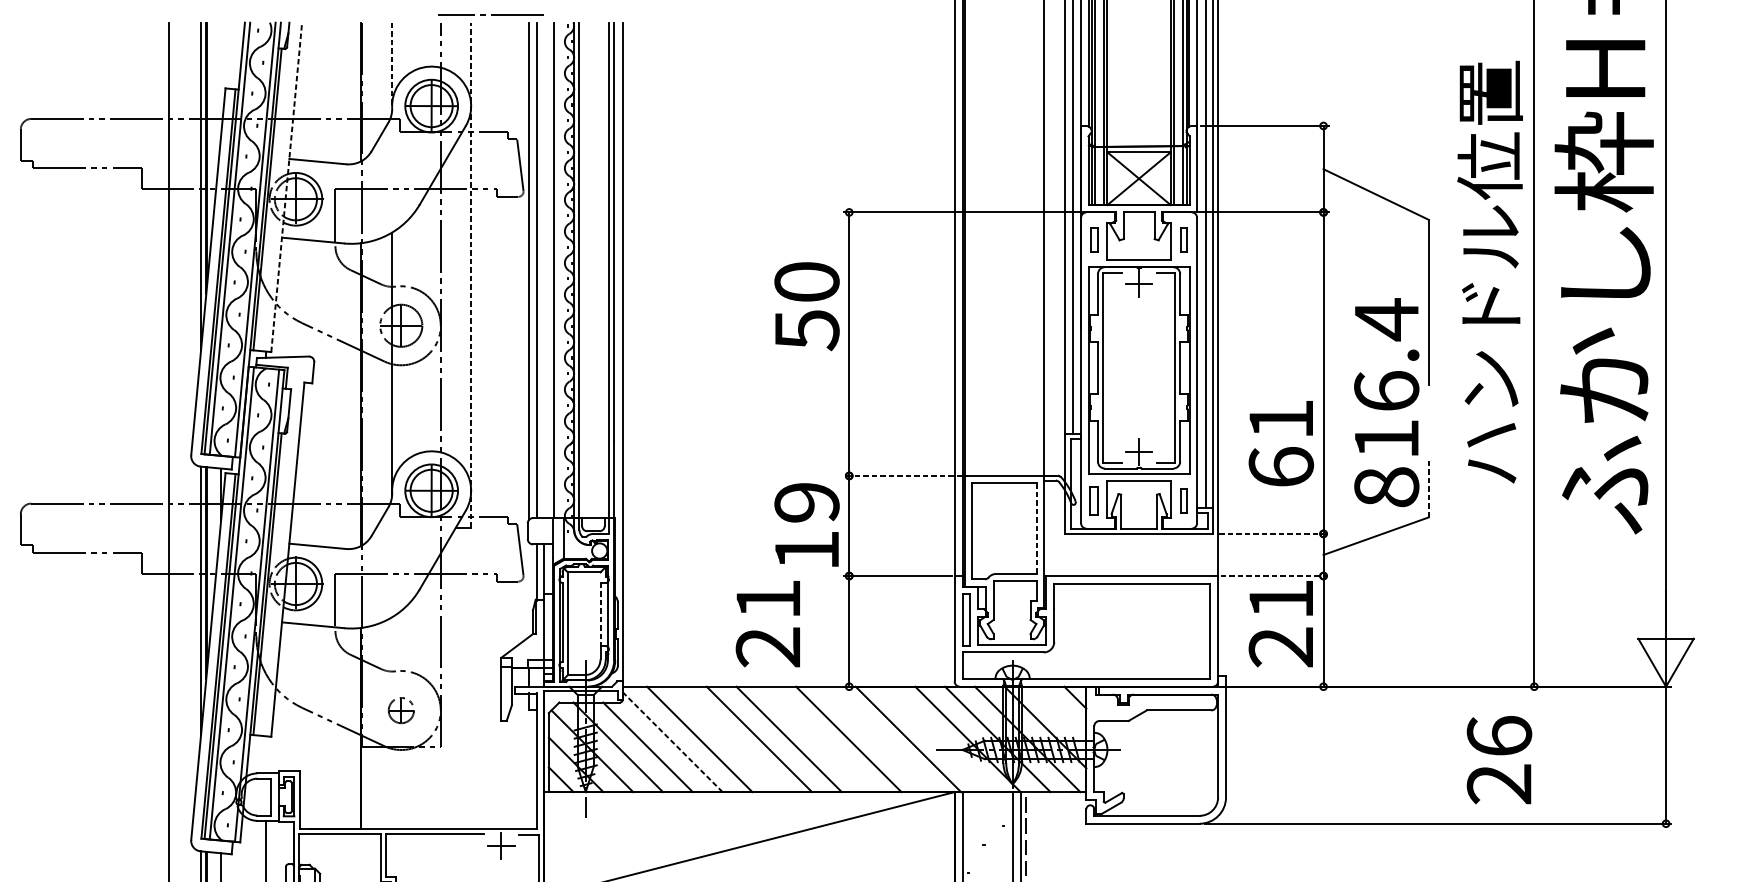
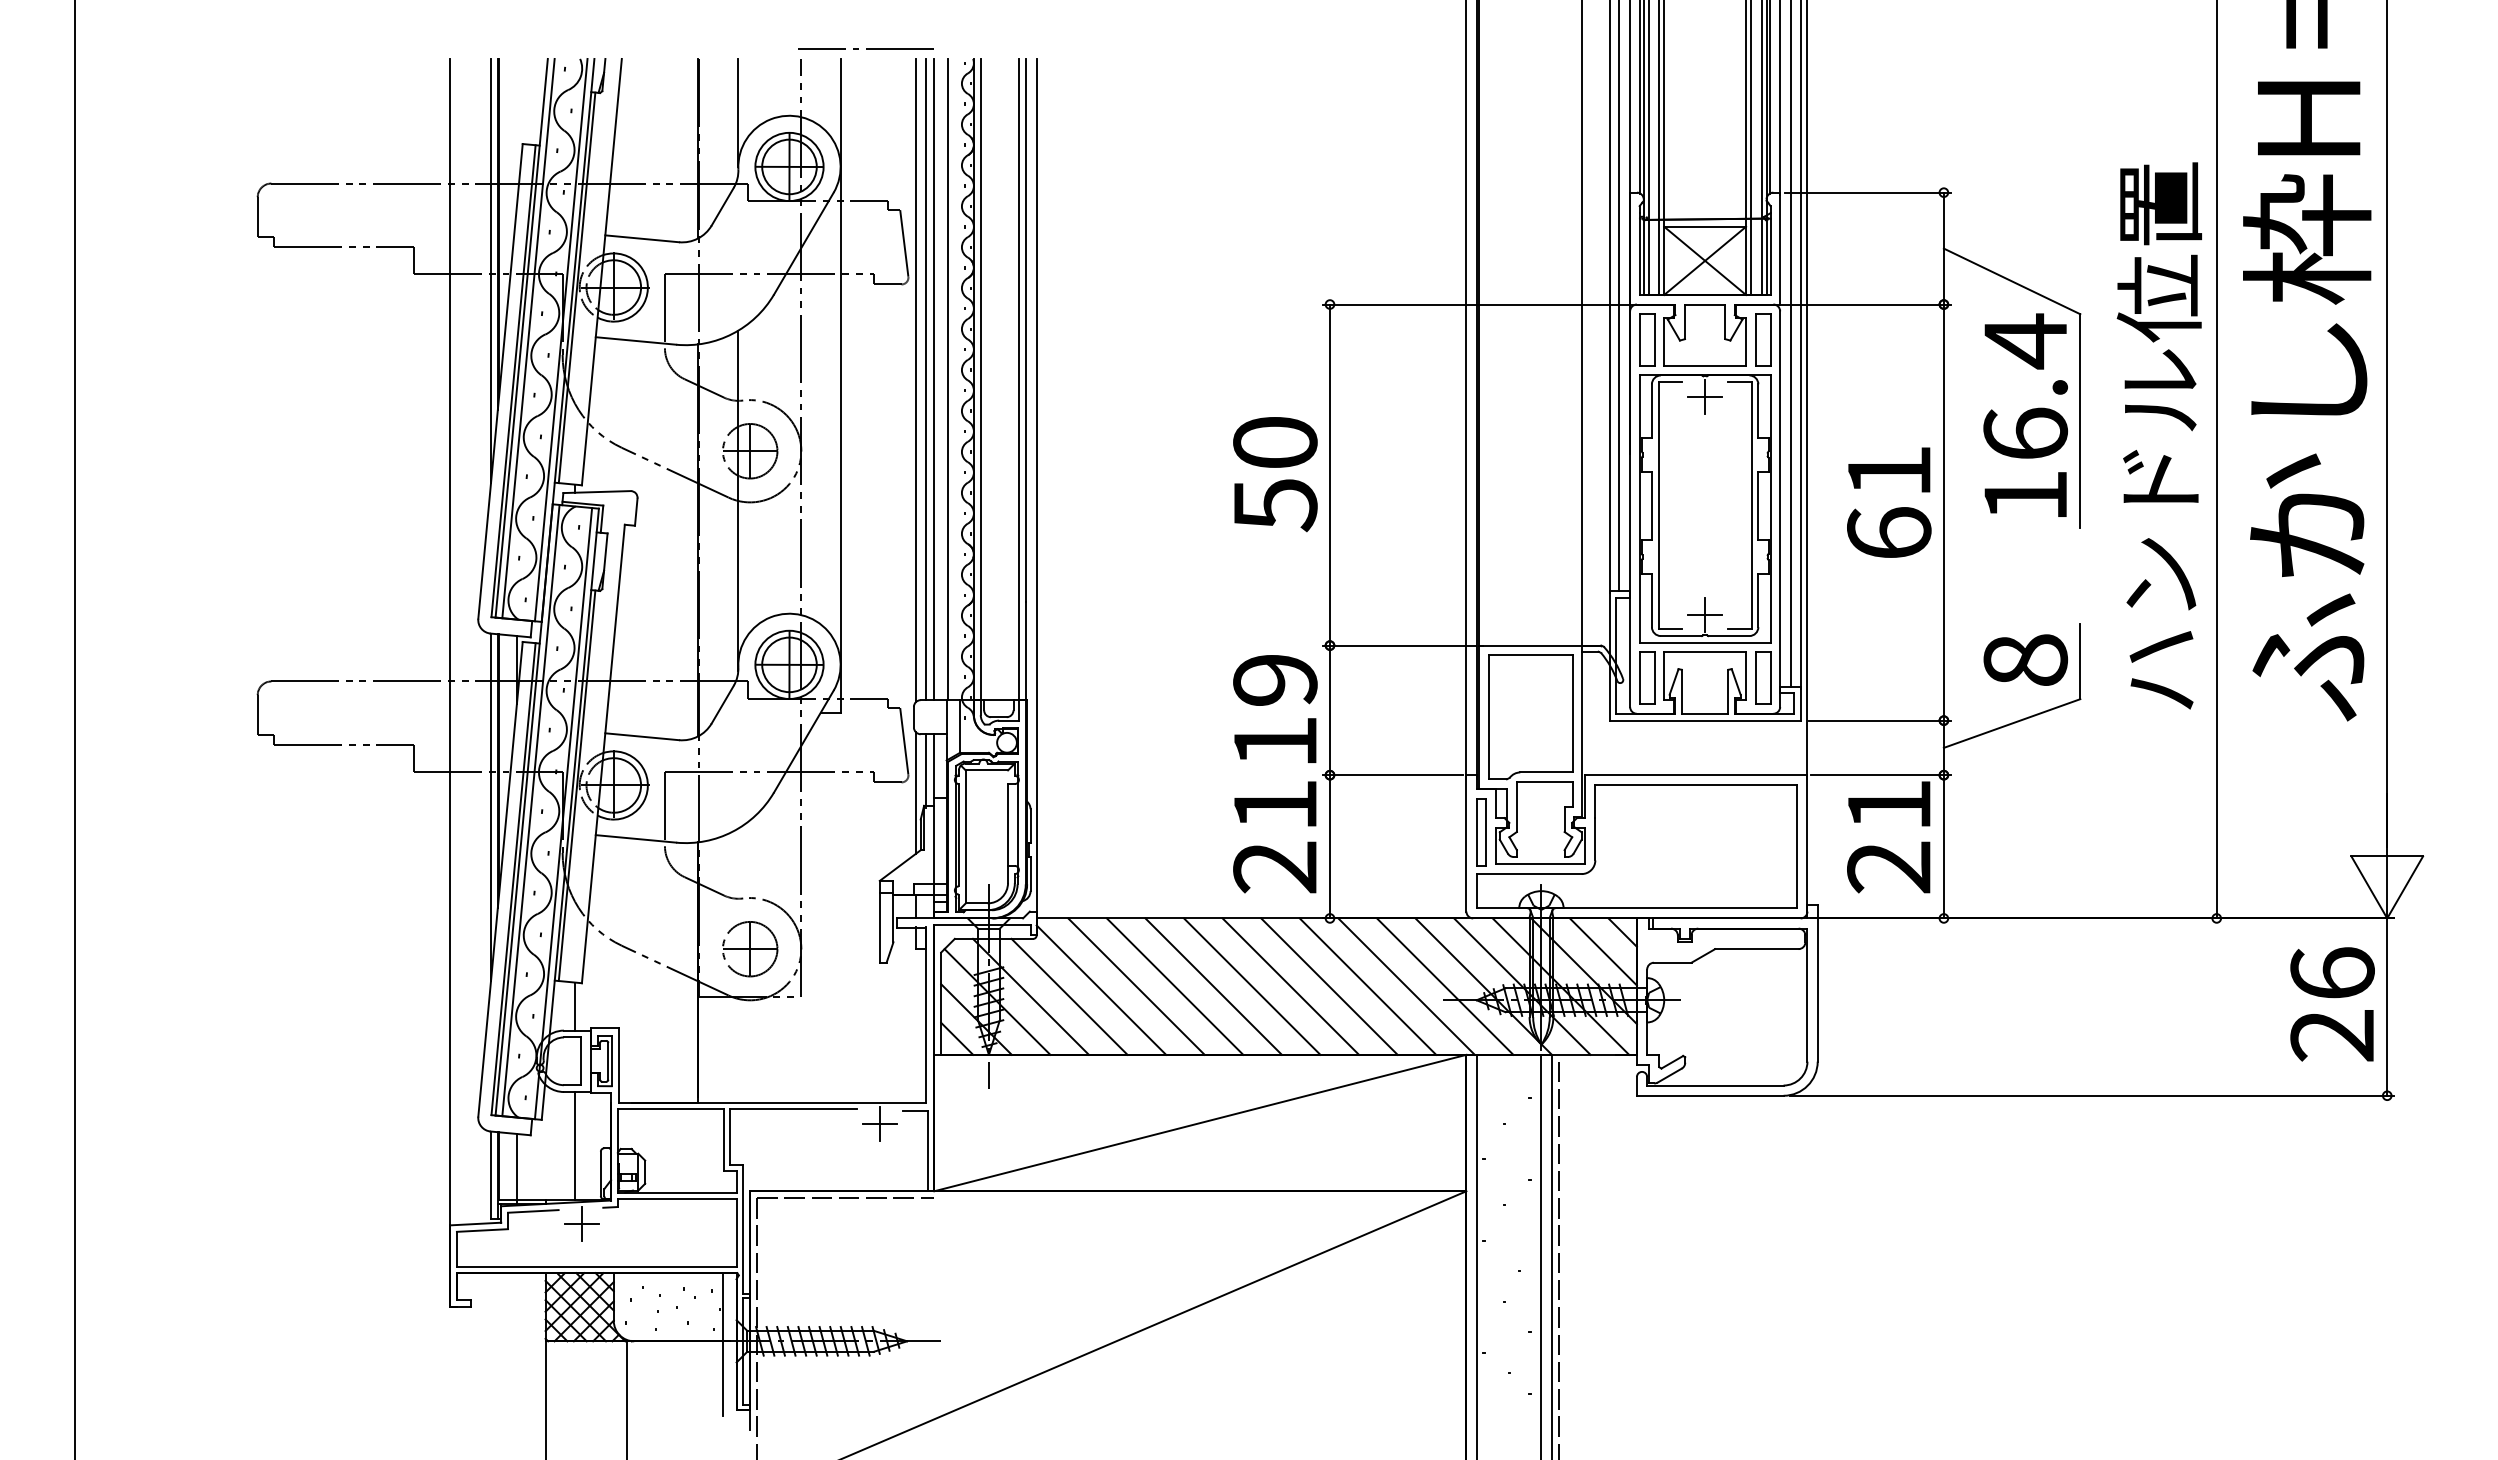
line: (392, 64) -> (738, 112), dashed -> solid
line: (286, 186) -> (601, 271), dashed -> solid
part: (1094, 239) -> (1647, 339), size x1.67
part: (1184, 239) -> (1763, 339), size x1.67
line: (543, 270) -> (934, 379), added
text: (1489, 271) -> (2158, 435), moved
line: (471, 274) -> (840, 385), dashed -> solid
text: (807, 306) -> (1275, 474), moved
text: (1386, 376) -> (2025, 414), moved
text: (1281, 443) -> (1889, 502), moved
line: (902, 475) -> (1399, 645), dashed -> solid
line: (1429, 488) -> (2080, 661), dashed -> solid
part: (1094, 500) -> (1647, 677), size x1.43
part: (1184, 500) -> (1763, 677), size x1.67
line: (1036, 528) -> (1572, 713), dashed -> solid
line: (1273, 533) -> (1879, 720), dashed -> solid
line: (1274, 576) -> (1880, 775), dashed -> solid
line: (529, 589) -> (915, 792), added
line: (600, 614) -> (1008, 824), dashed -> solid
text: (767, 624) -> (1274, 837), moved
part: (401, 710) -> (750, 949), size x1.67
line: (1059, 712) -> (1602, 951), added
line: (729, 739) -> (1174, 986), added
line: (818, 739) -> (1290, 986), added
line: (878, 739) -> (1367, 986), added
line: (937, 739) -> (1444, 986), added
line: (672, 742) -> (1101, 990), dashed -> solid
line: (266, 754) -> (575, 1006), added
text: (1499, 760) -> (2332, 1004), moved

